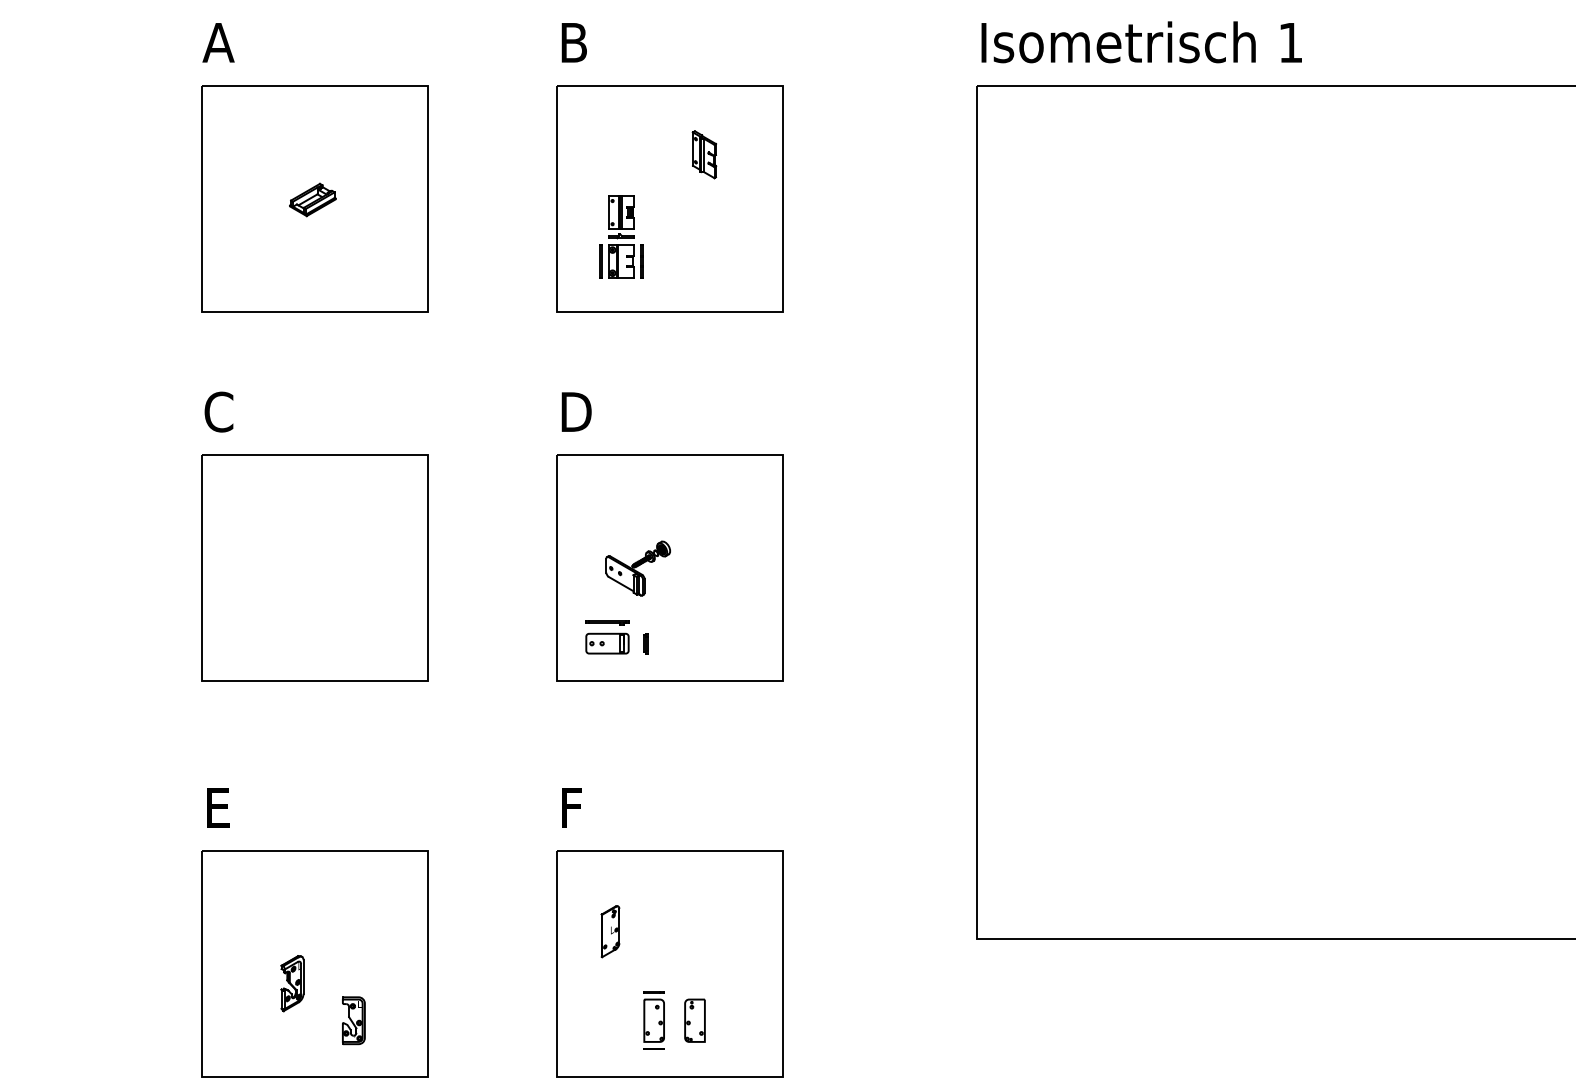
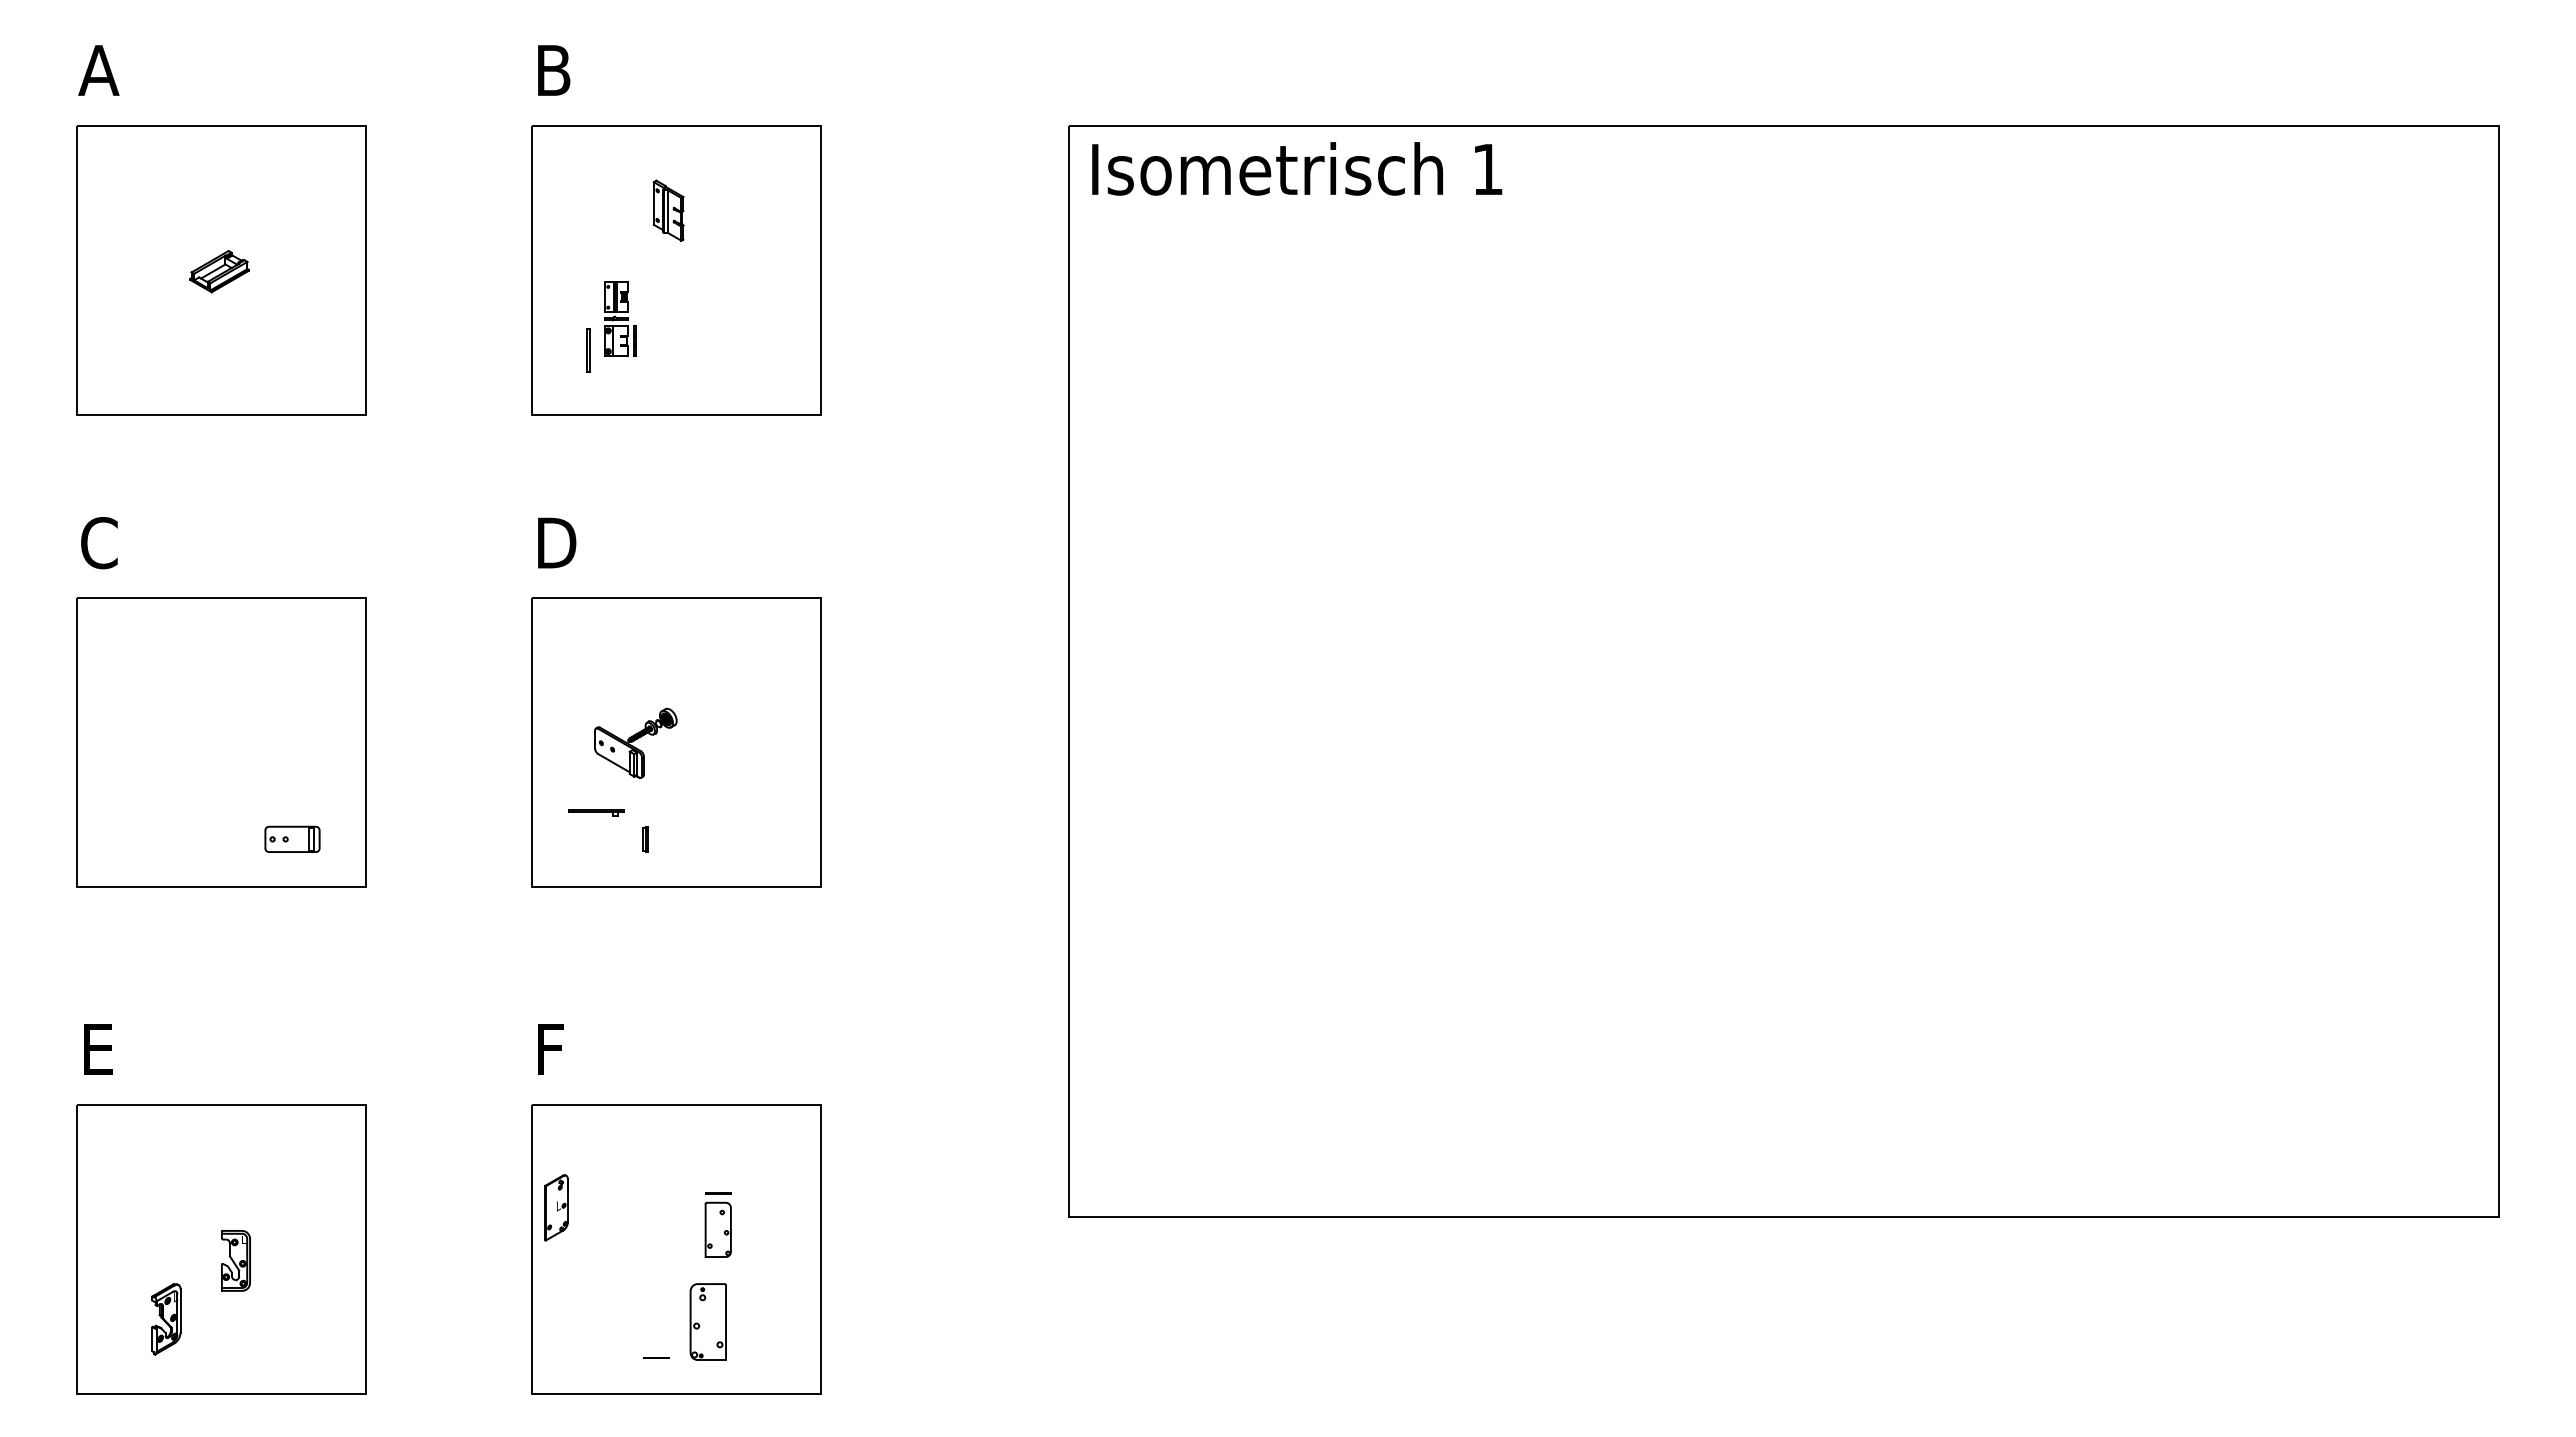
text: (1142, 42) -> (1297, 168), moved
part: (704, 154) -> (668, 210), moved
part: (626, 237) -> (620, 319), size x0.7
part: (607, 642) -> (292, 838), moved
part: (610, 931) -> (556, 1207), moved
part: (292, 983) -> (166, 1319), moved
part: (653, 1016) -> (717, 1224), moved
part: (353, 1020) -> (235, 1260), moved
part: (695, 1020) -> (708, 1321), size x1.4

